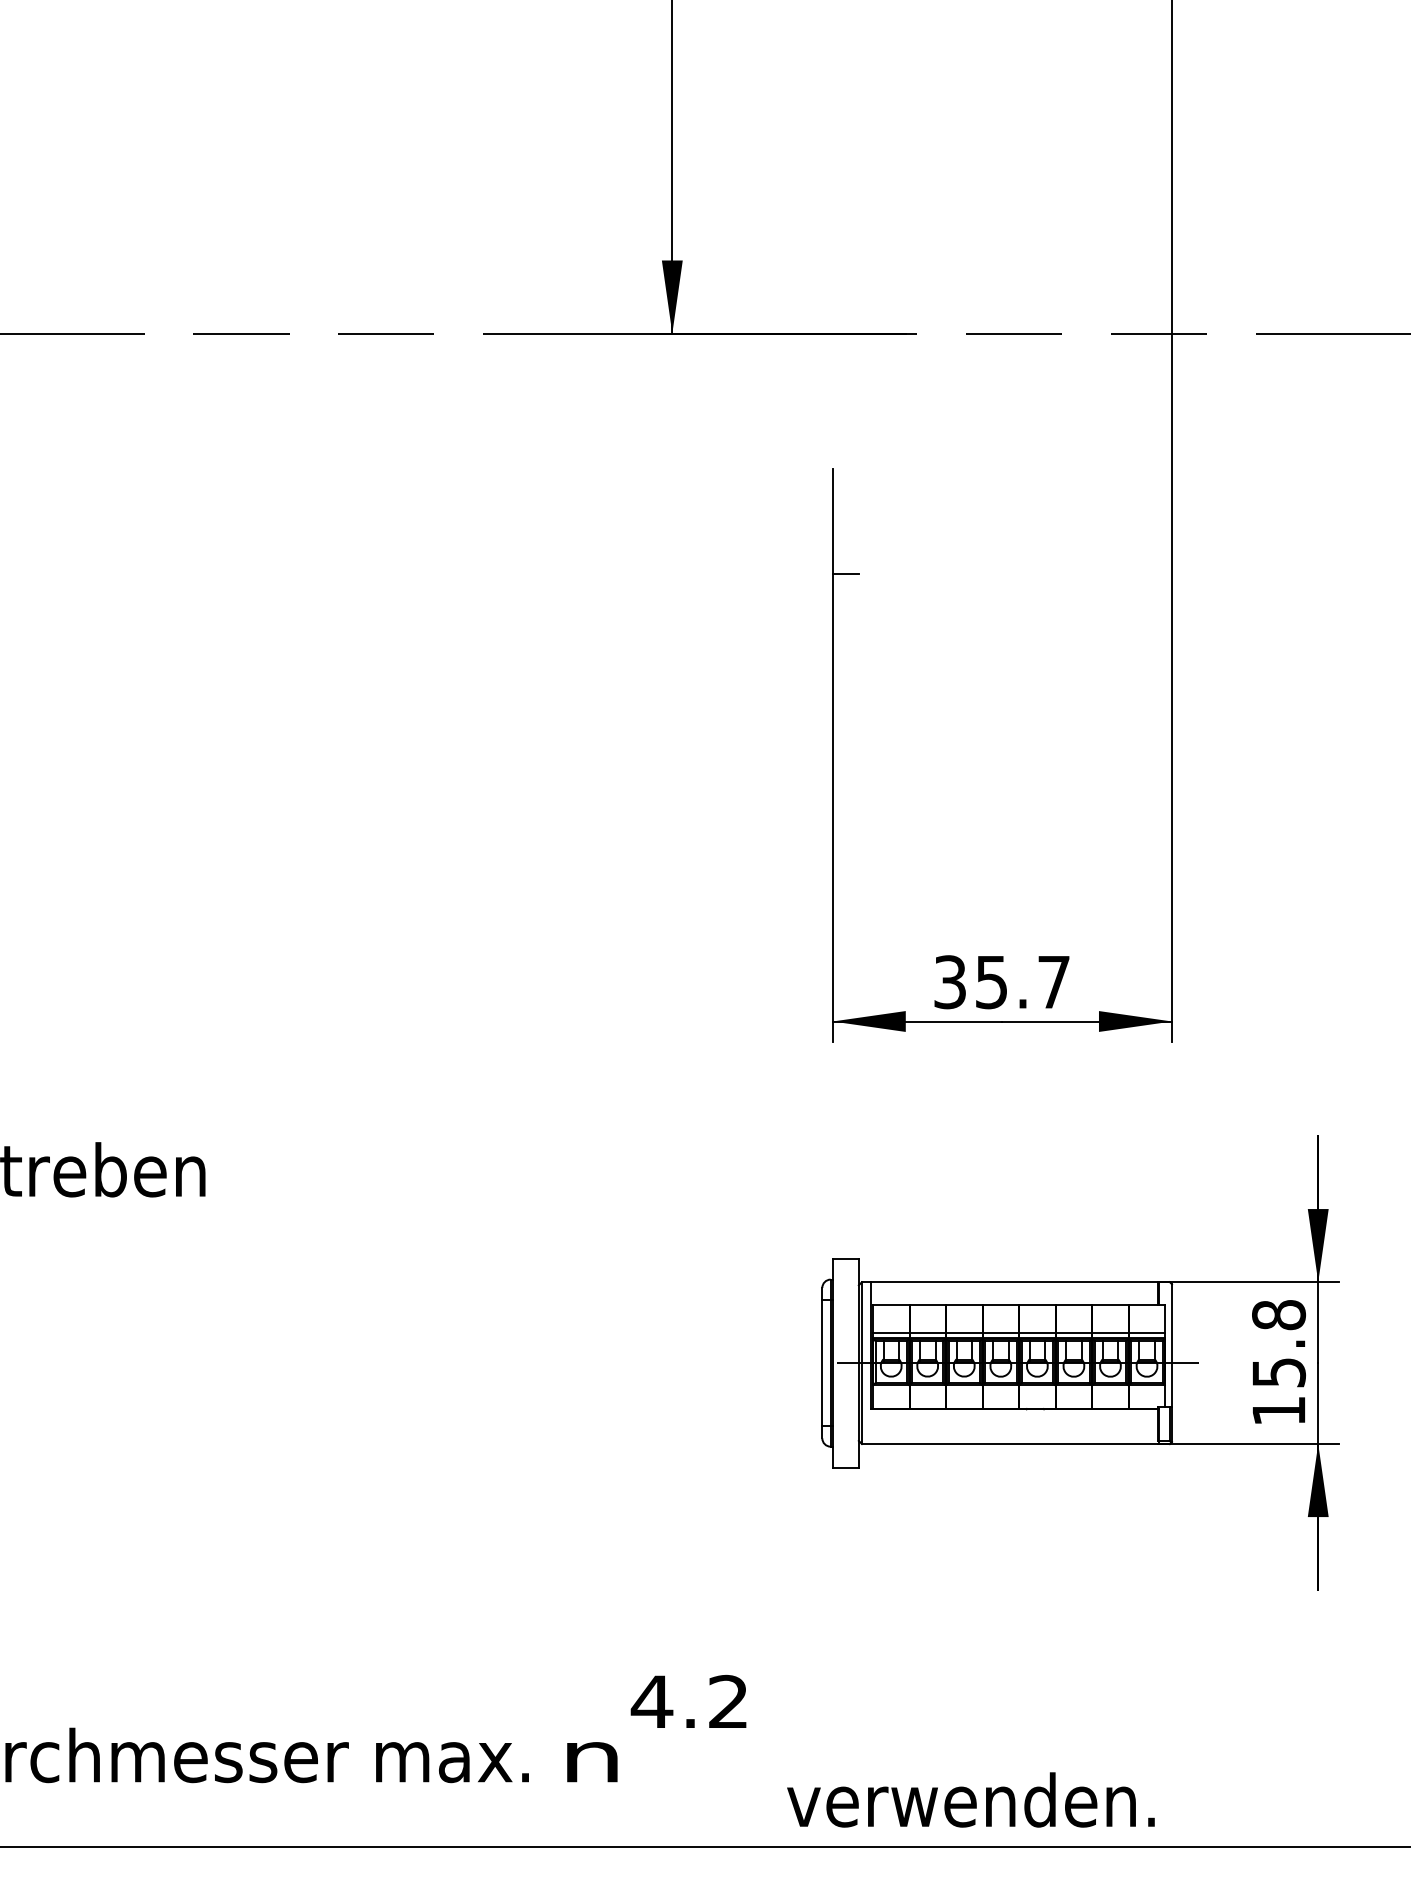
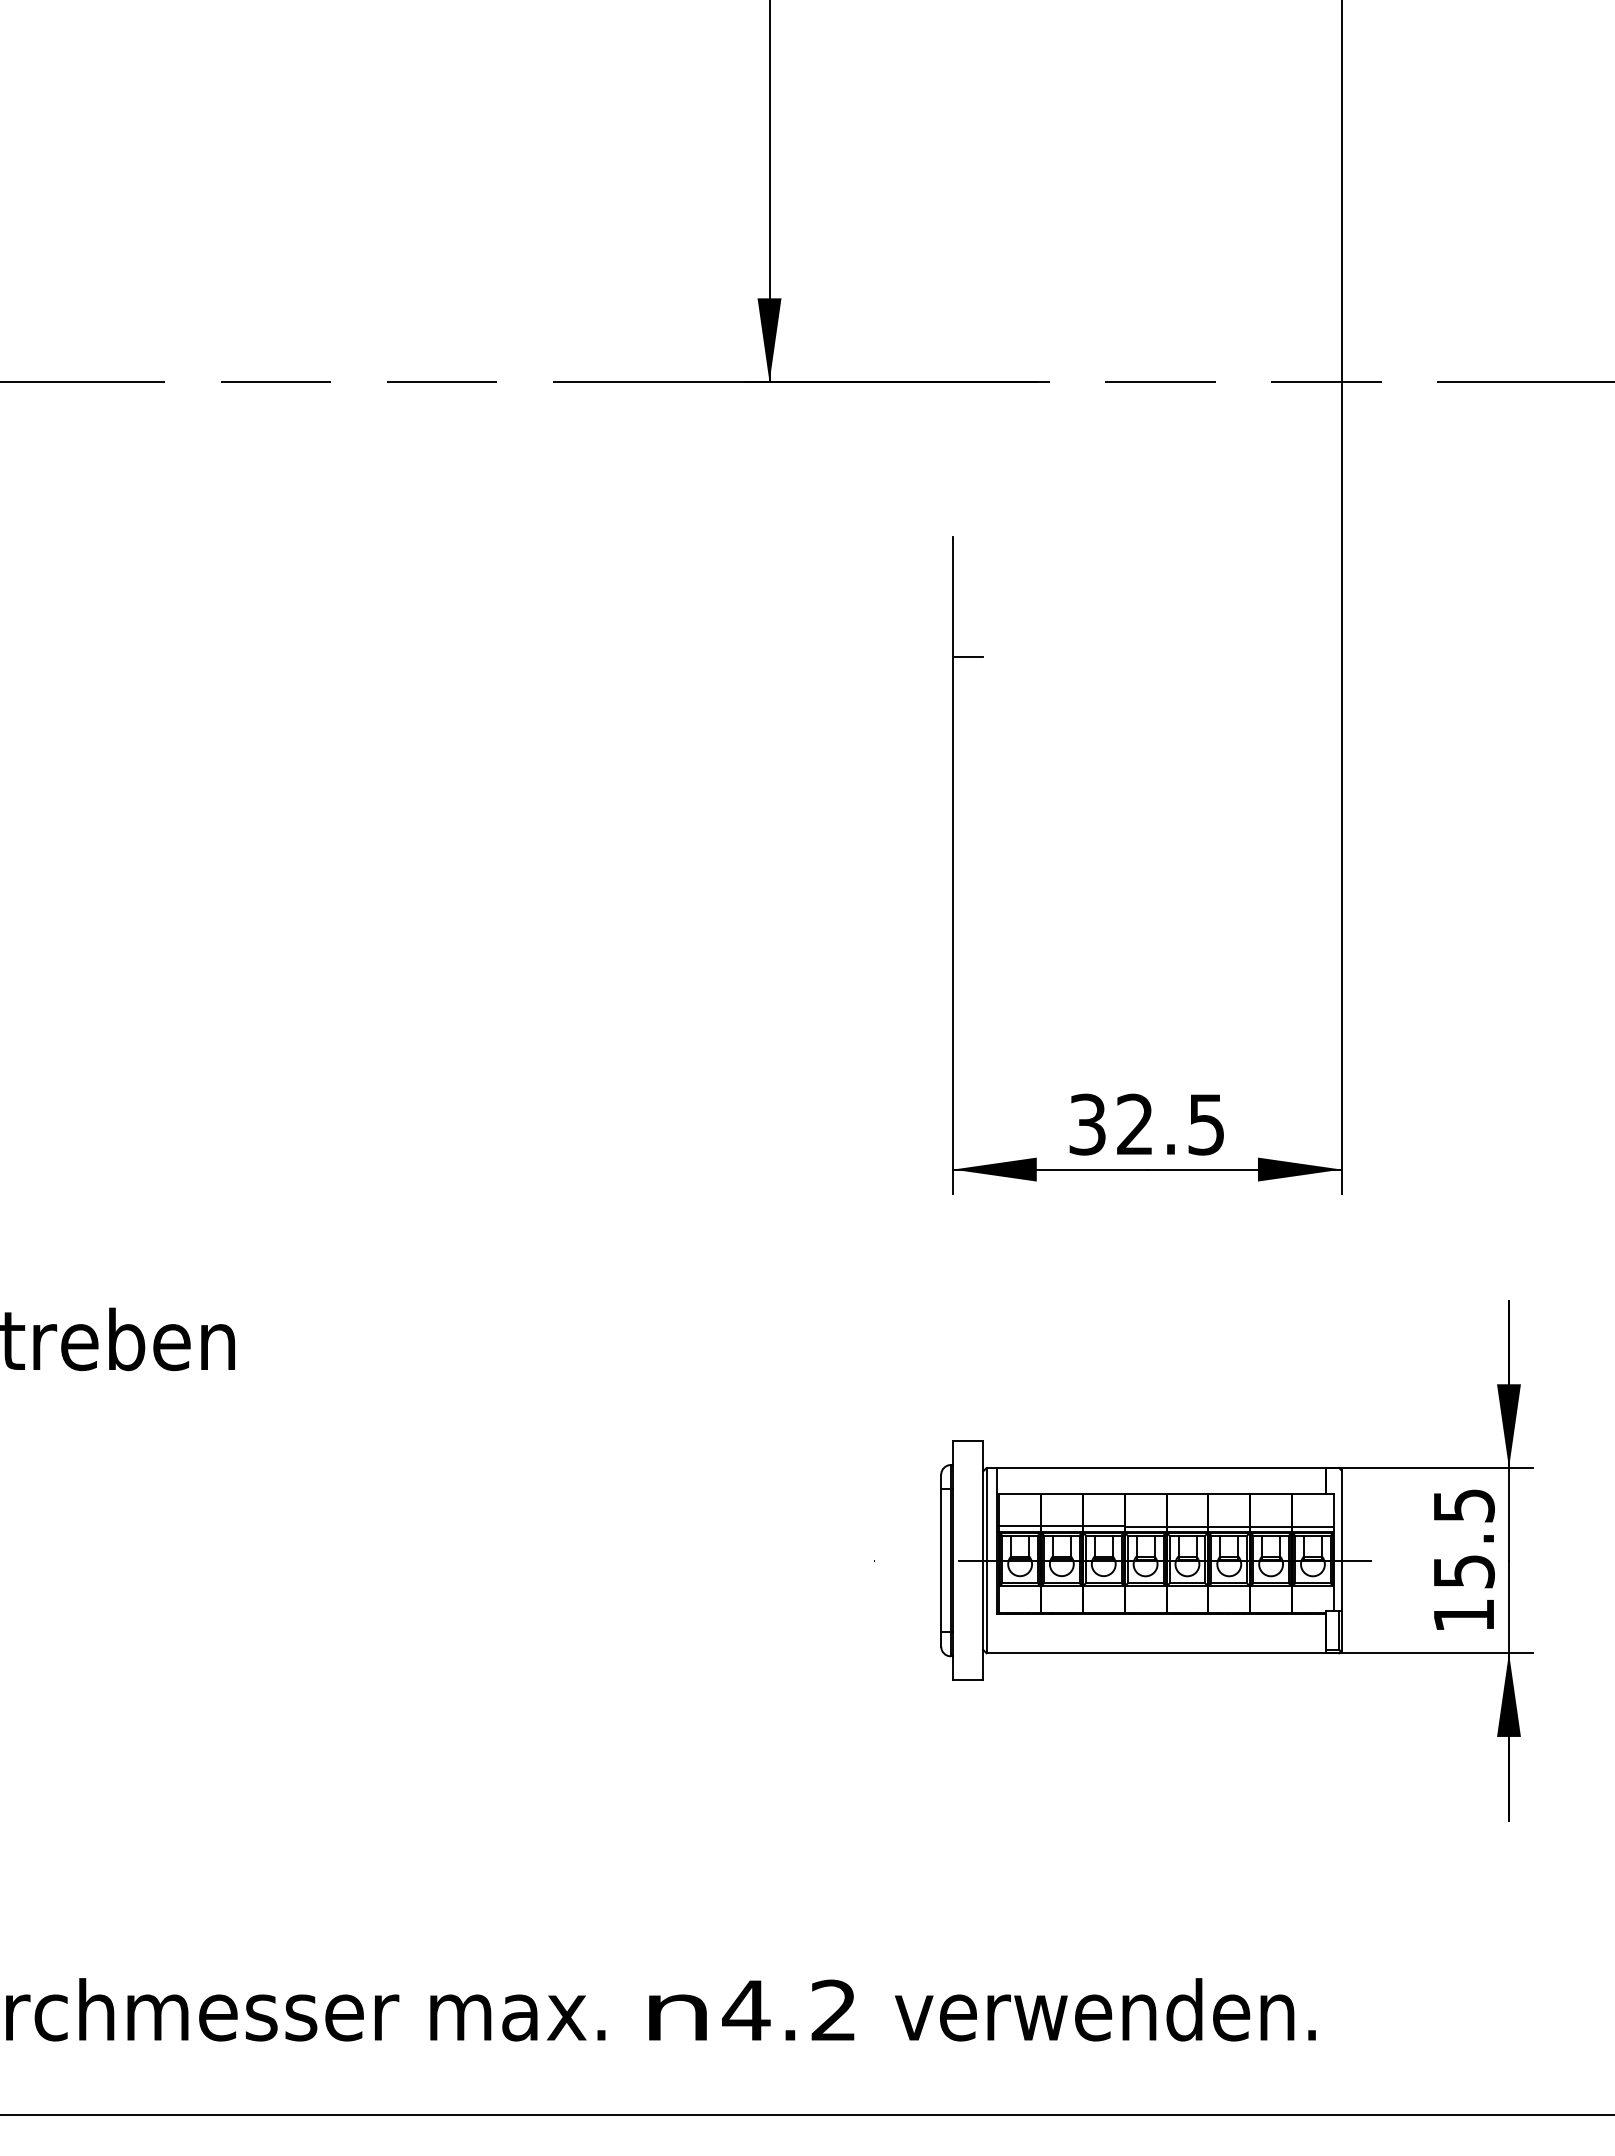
text: (1022, 982) -> (1170, 1124), 35.7 -> 32.5
text: (1278, 1314) -> (1463, 1505), 15.8 -> 15.5
text: (688, 1701) -> (788, 2009), moved
text: (971, 1799) -> (1105, 2009), moved

